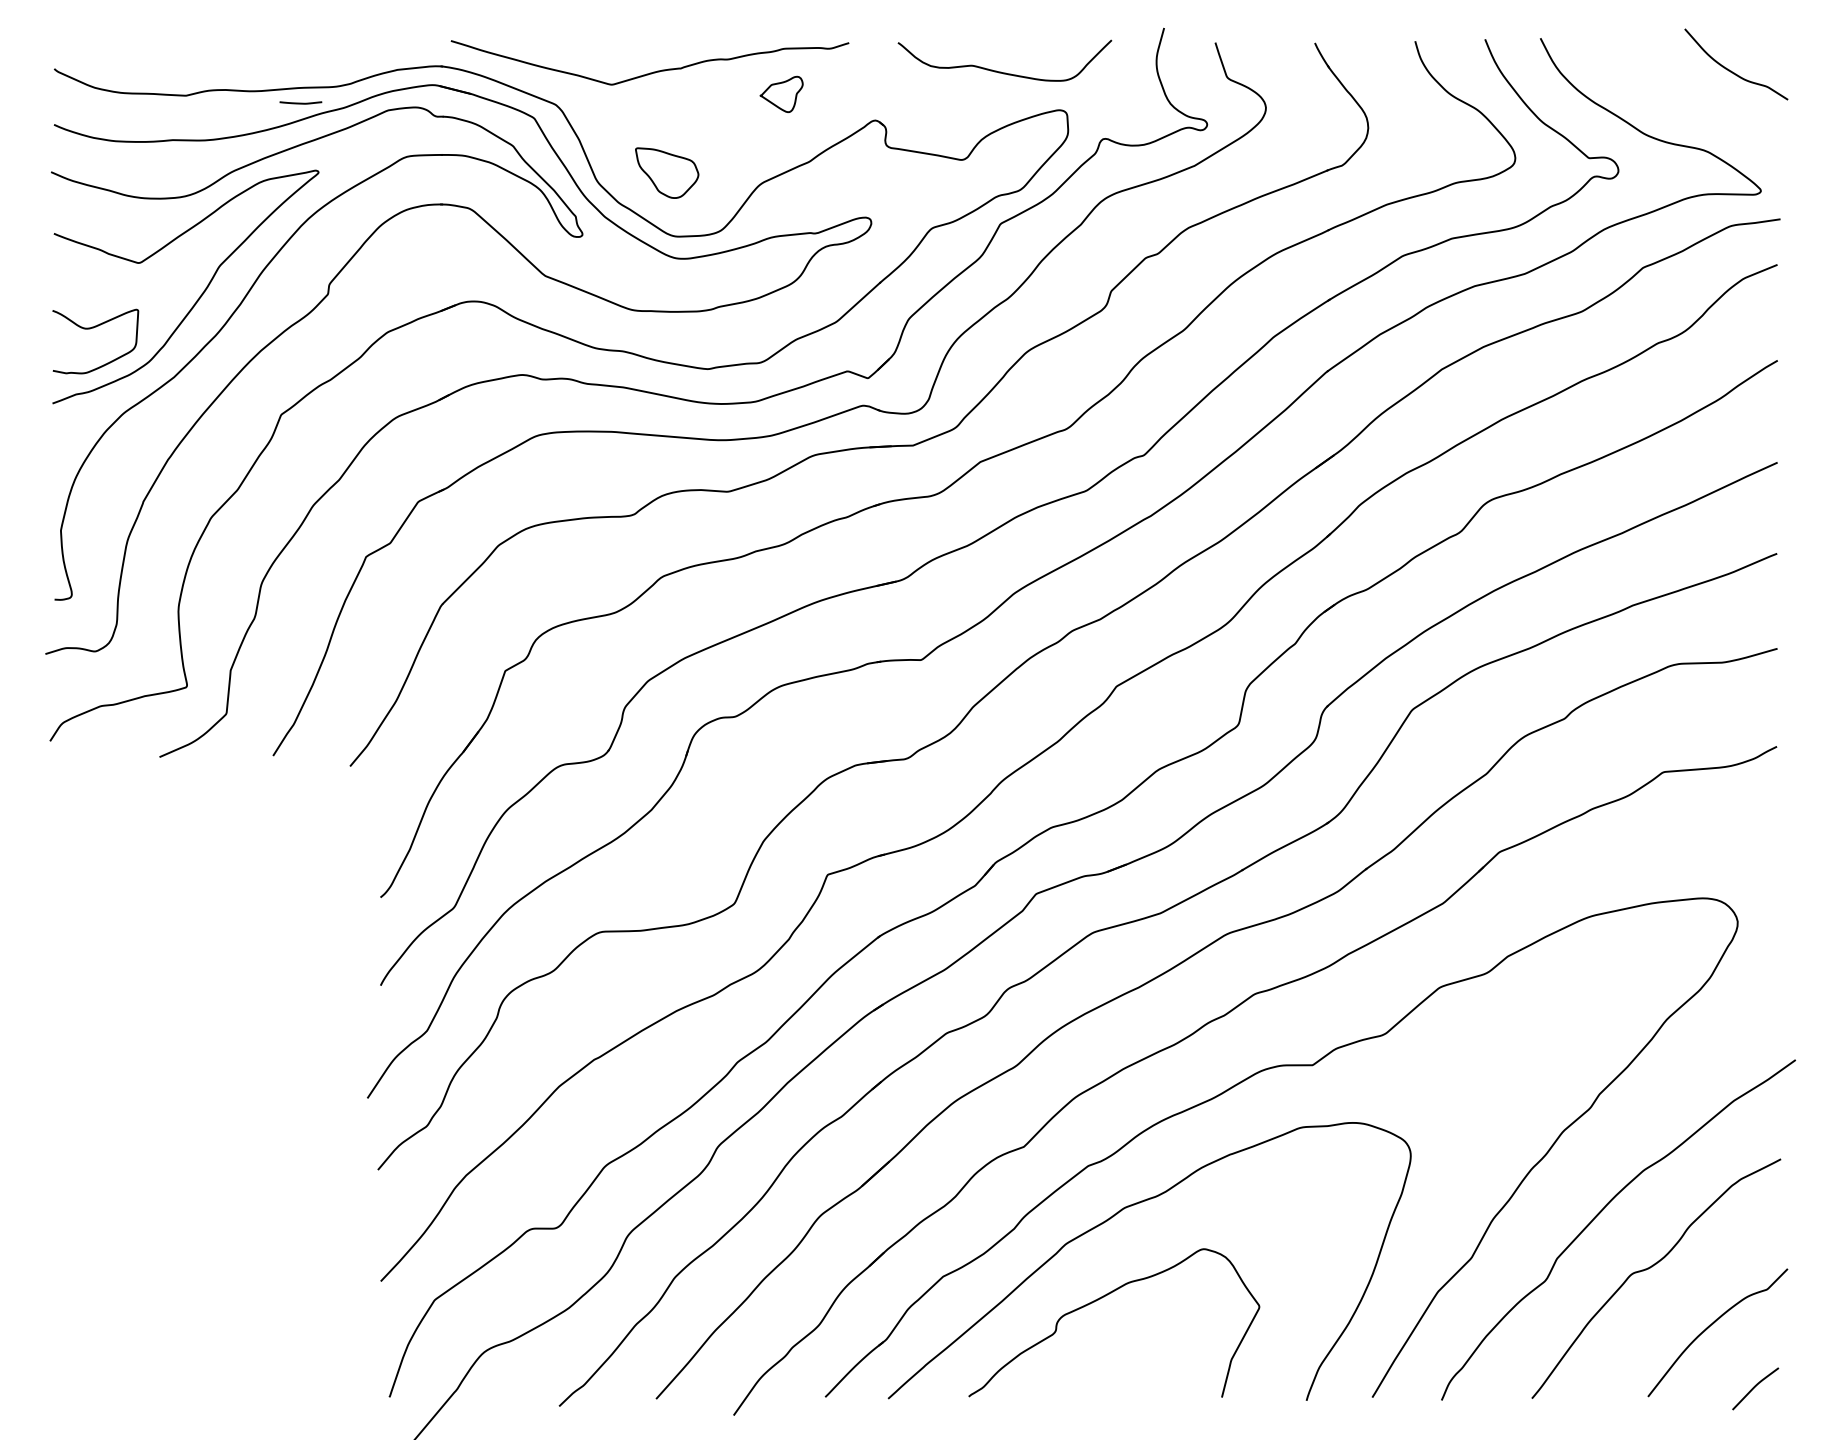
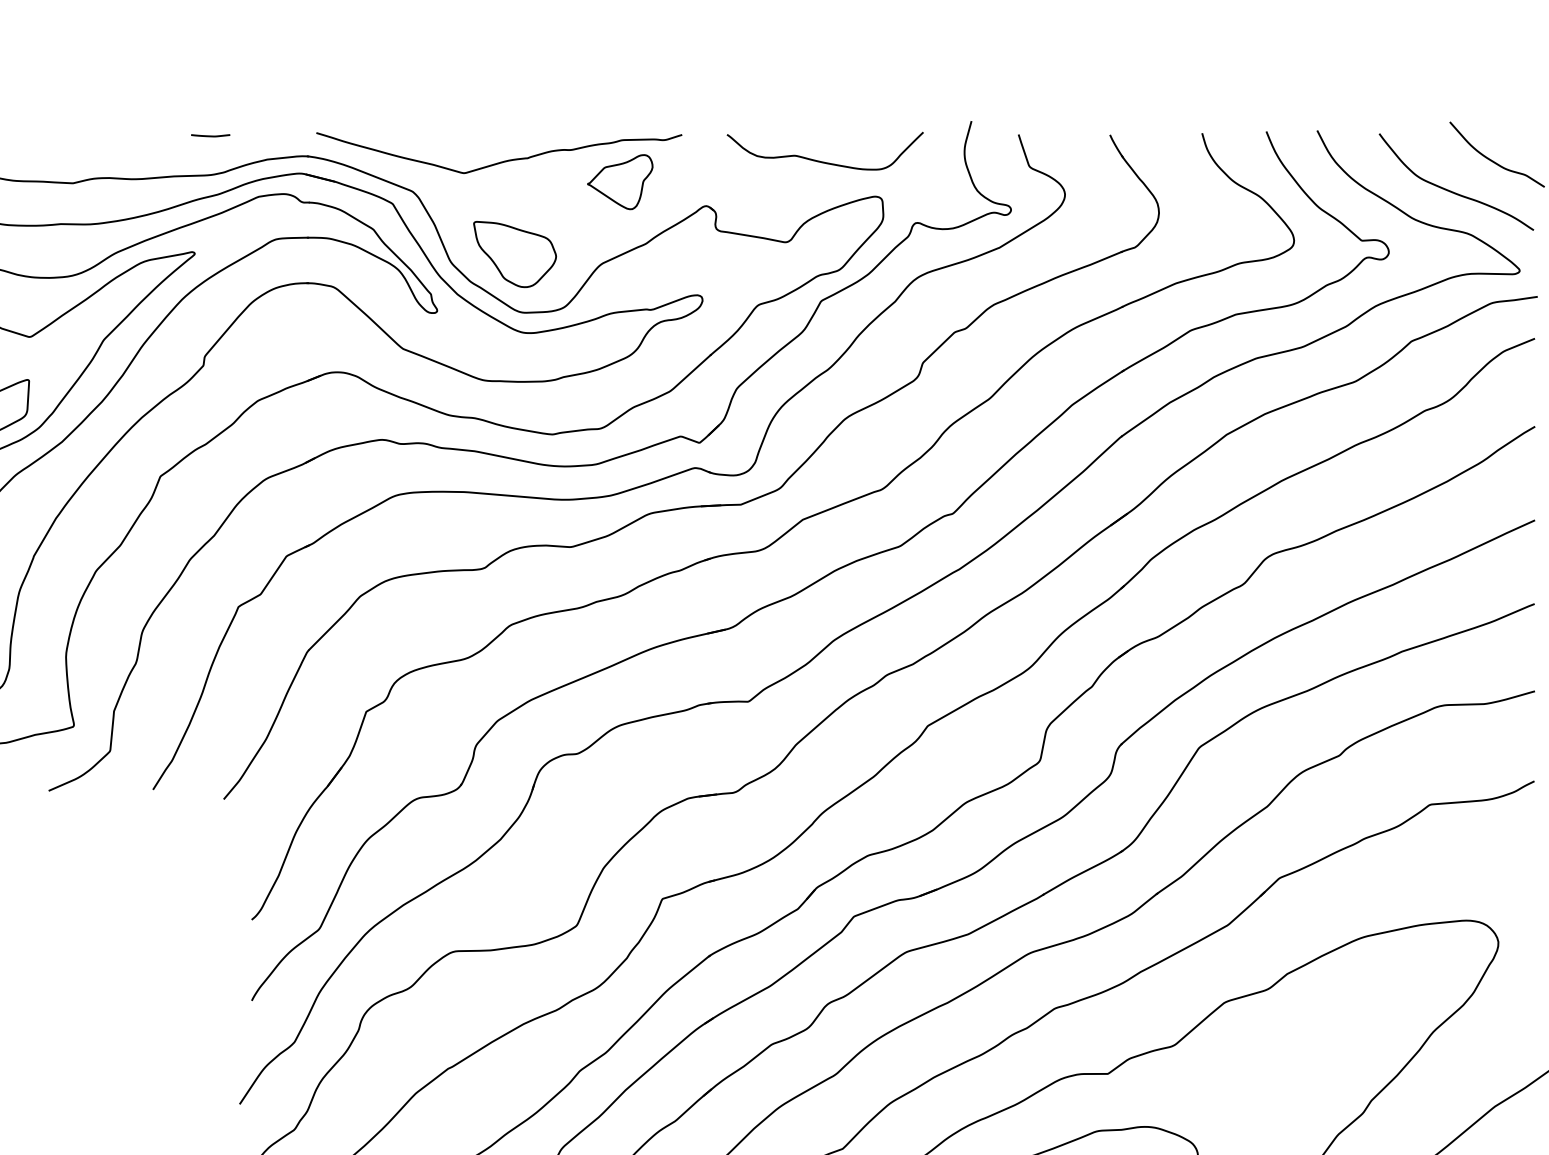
part: (781, 94) -> (620, 182), size x1.67
line: (300, 102) -> (210, 135), moved
curve: (1688, 104) -> (1453, 191), added
part: (666, 172) -> (514, 253), size x1.43

